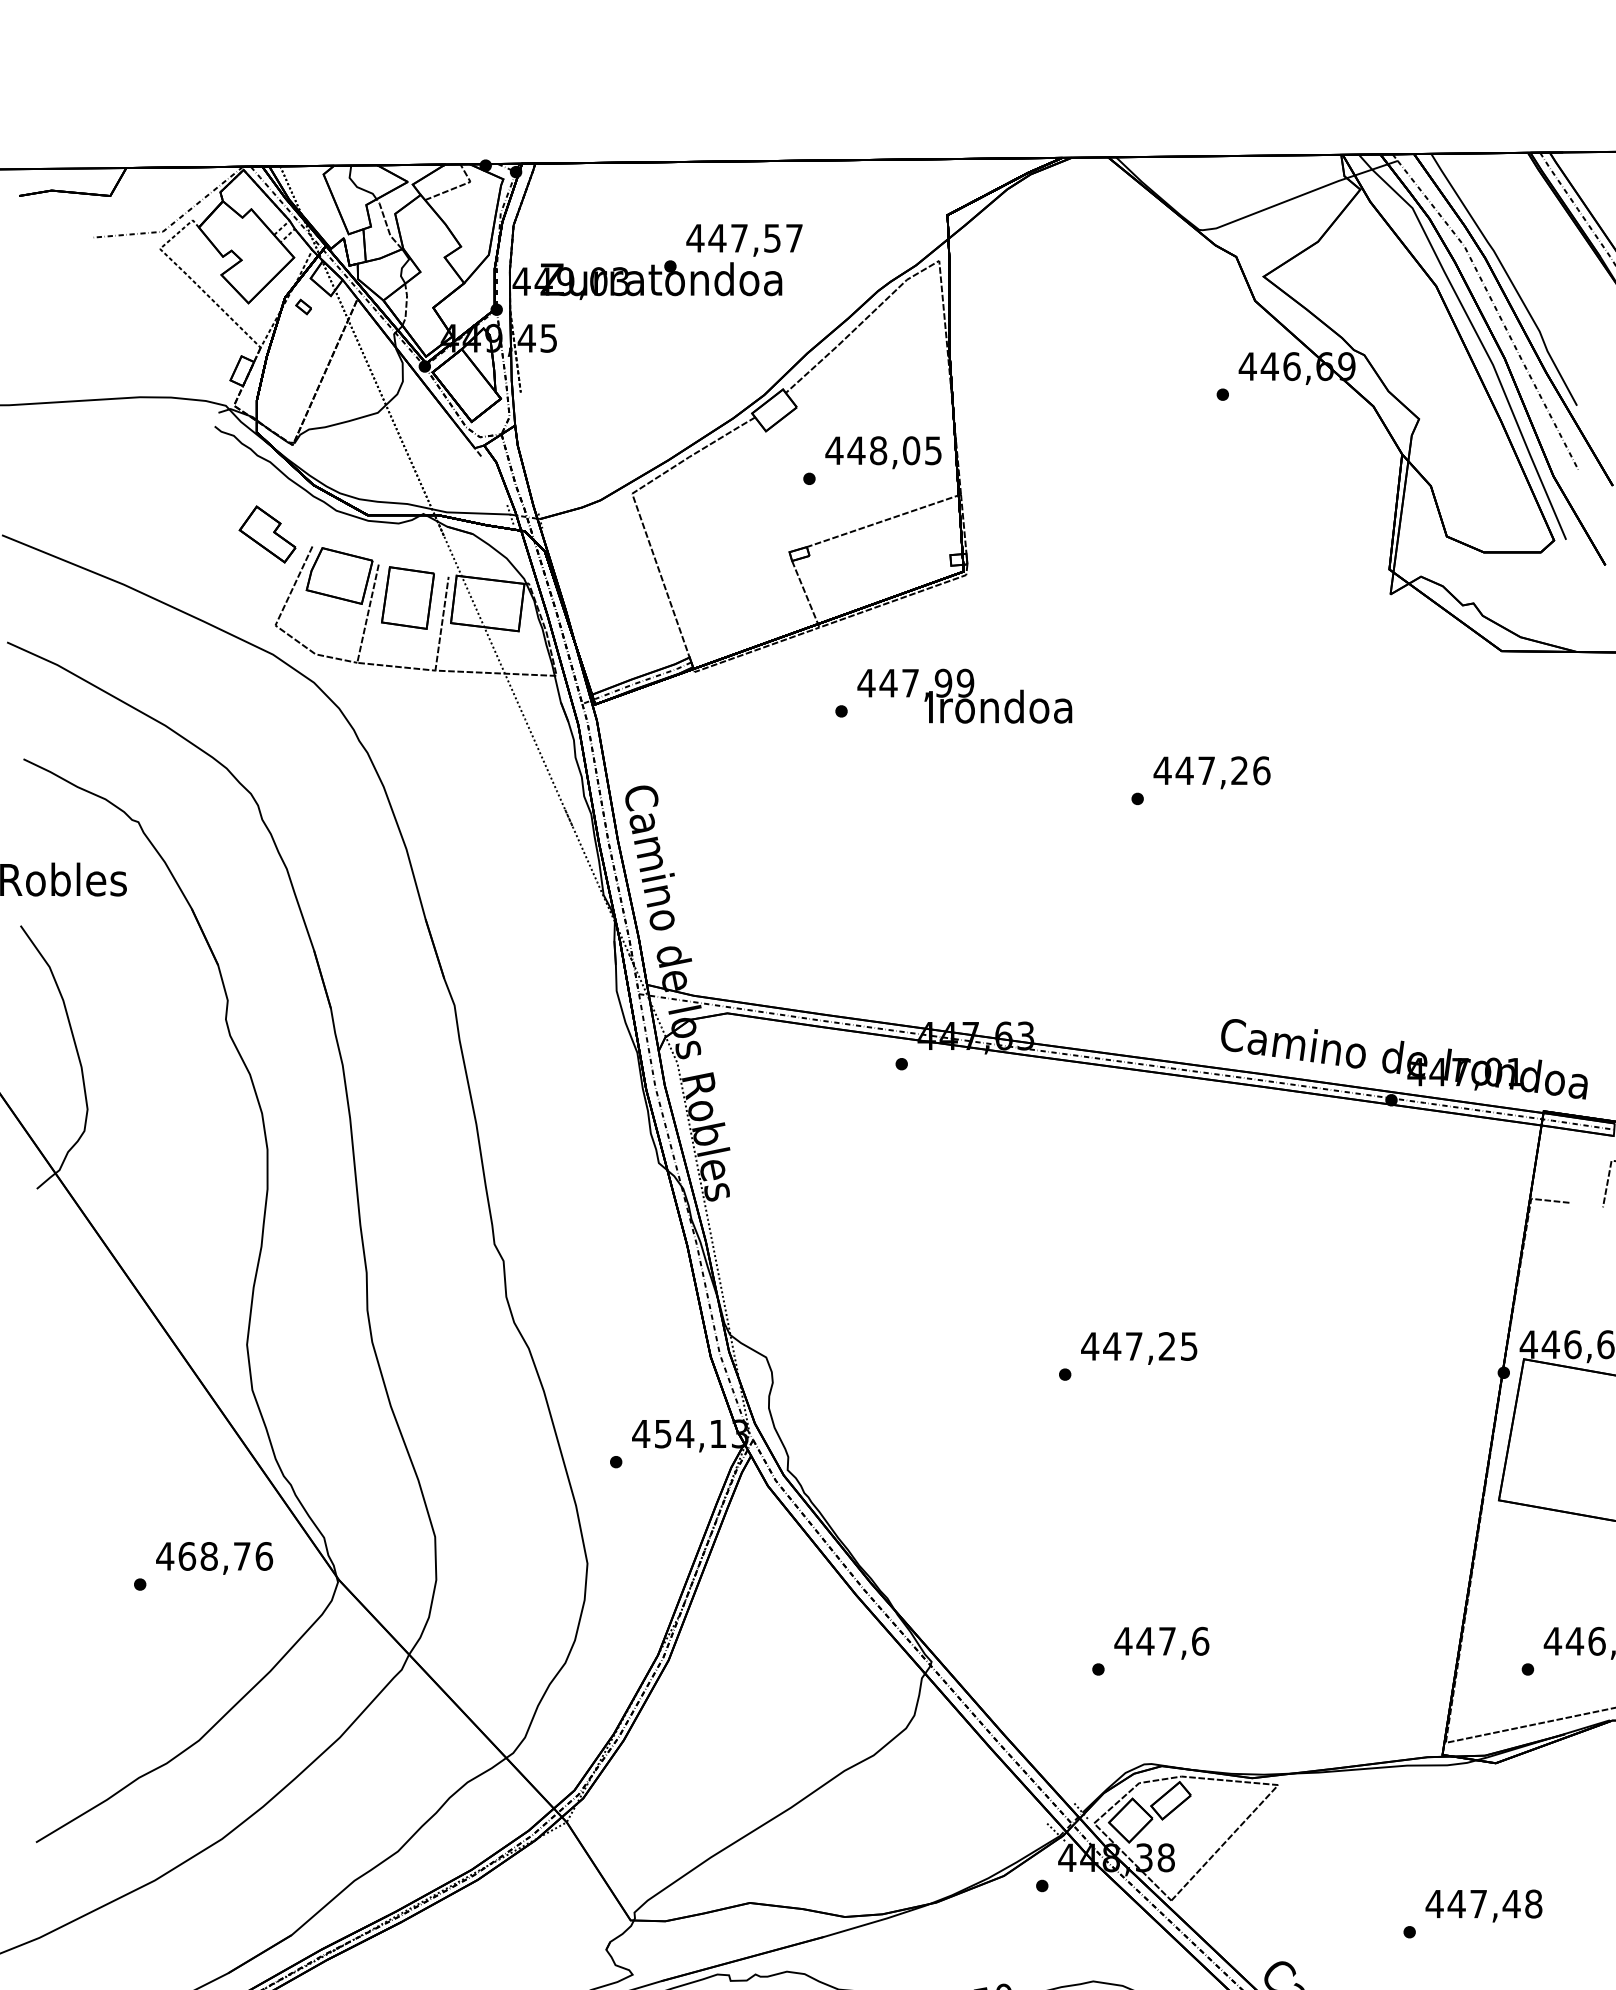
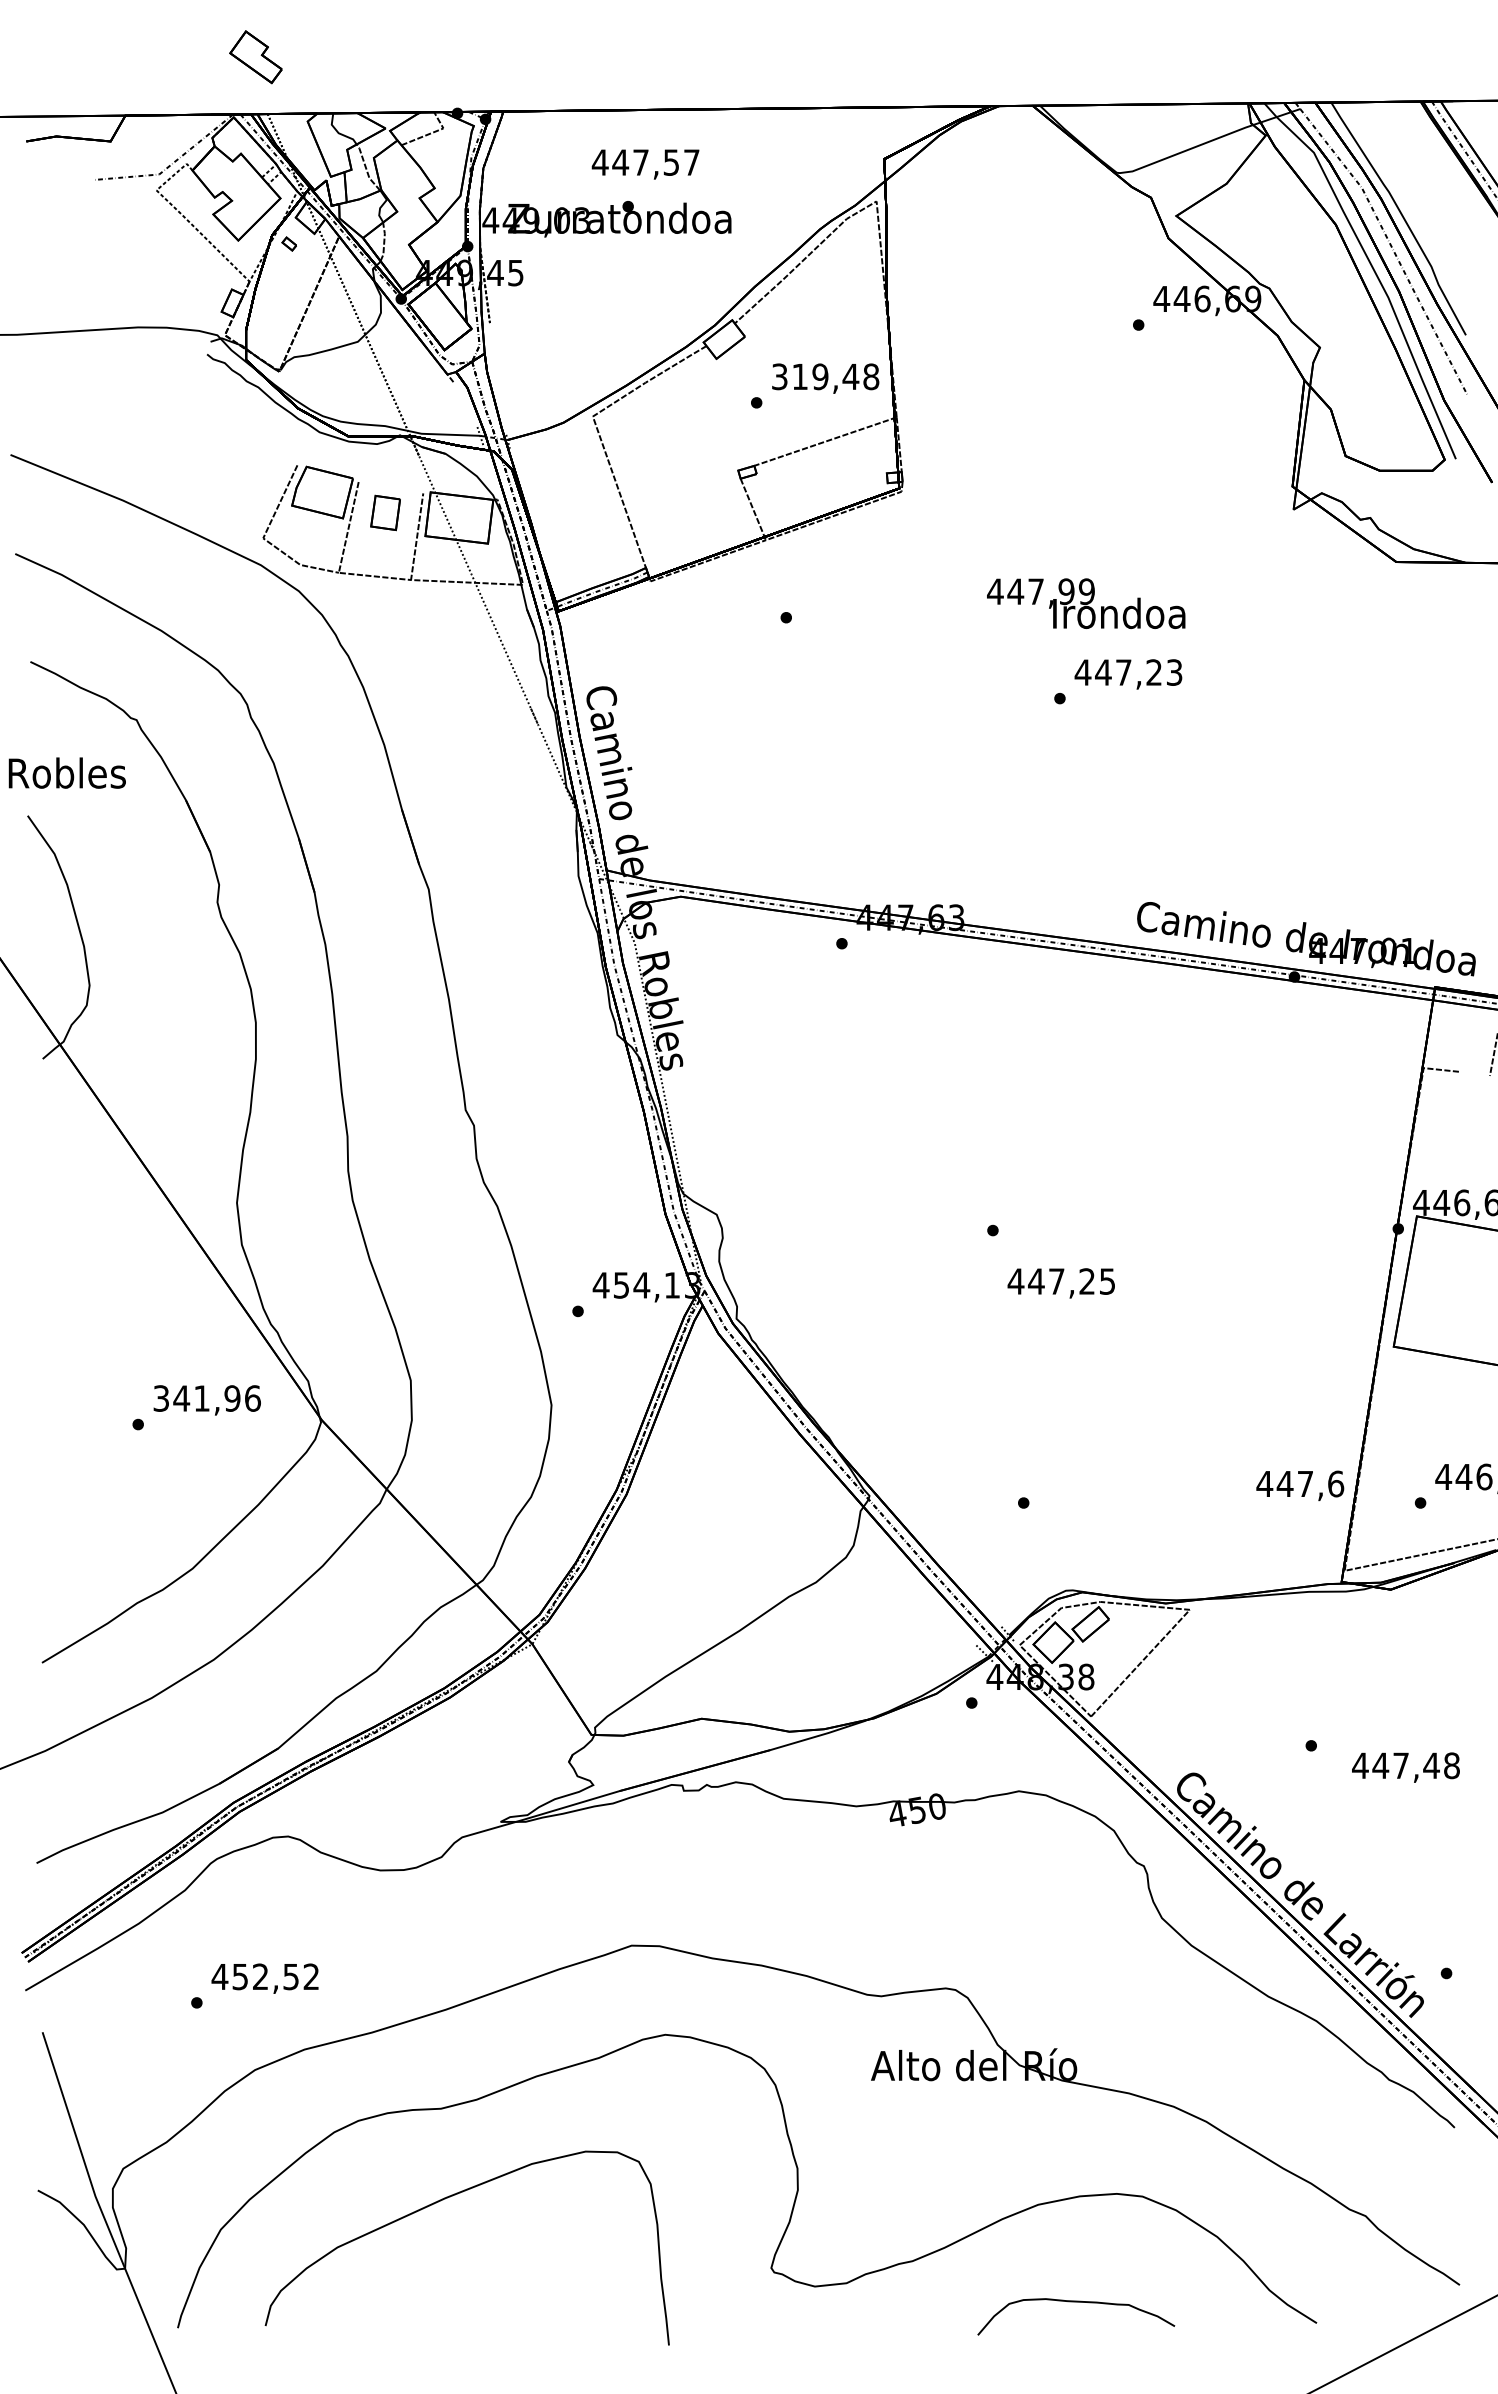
text: (744, 240) -> (645, 164), moved
text: (883, 450) -> (825, 376), 448,05 -> 319,48
part: (267, 534) -> (255, 57), moved
part: (407, 597) -> (385, 512), size x0.6
text: (965, 696) -> (1086, 603), moved
text: (1261, 770) -> (1174, 672), 447,26 -> 447,23
text: (1138, 1348) -> (1060, 1283), moved
text: (203, 1556) -> (196, 1398), 468,76 -> 341,96
text: (1162, 1642) -> (1300, 1485), moved
text: (1483, 1905) -> (1405, 1767), moved

